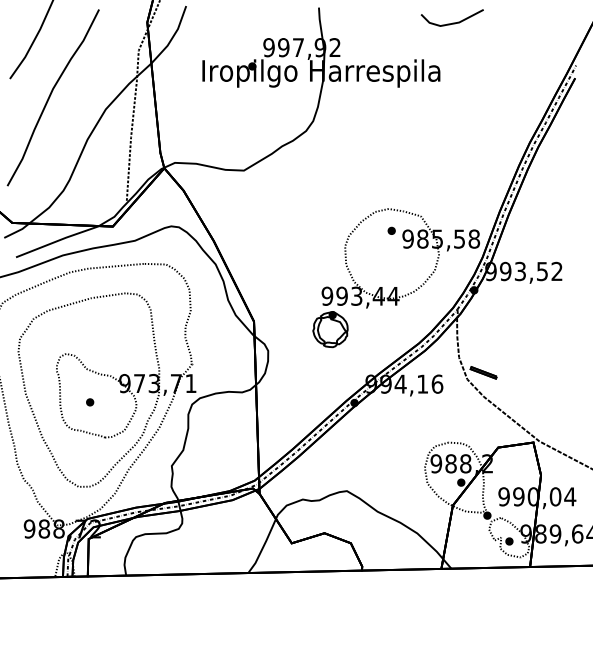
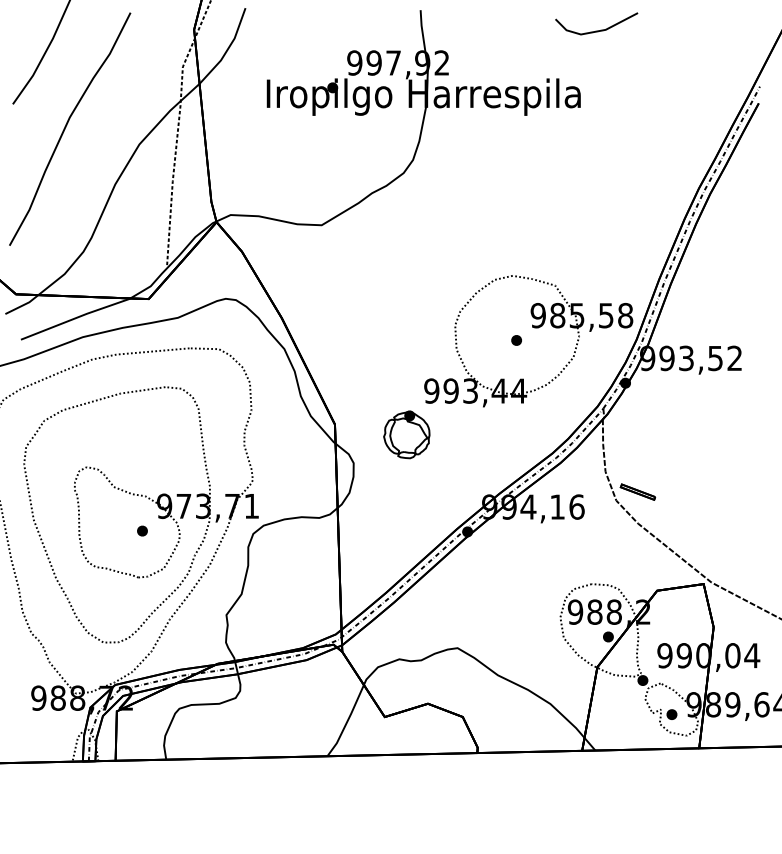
part: (391, 230) -> (516, 339), moved
part: (330, 329) -> (406, 434), moved
part: (90, 402) -> (142, 531), moved

